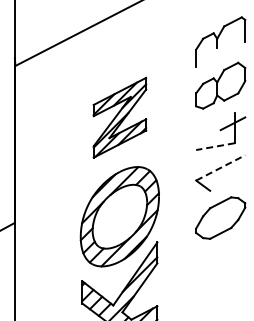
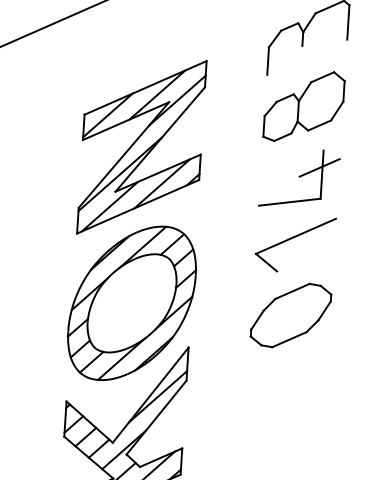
part: (119, 117) -> (141, 146), size x1.43
line: (215, 146) -> (289, 201), dashed -> solid
line: (220, 167) -> (295, 235), dashed -> solid

